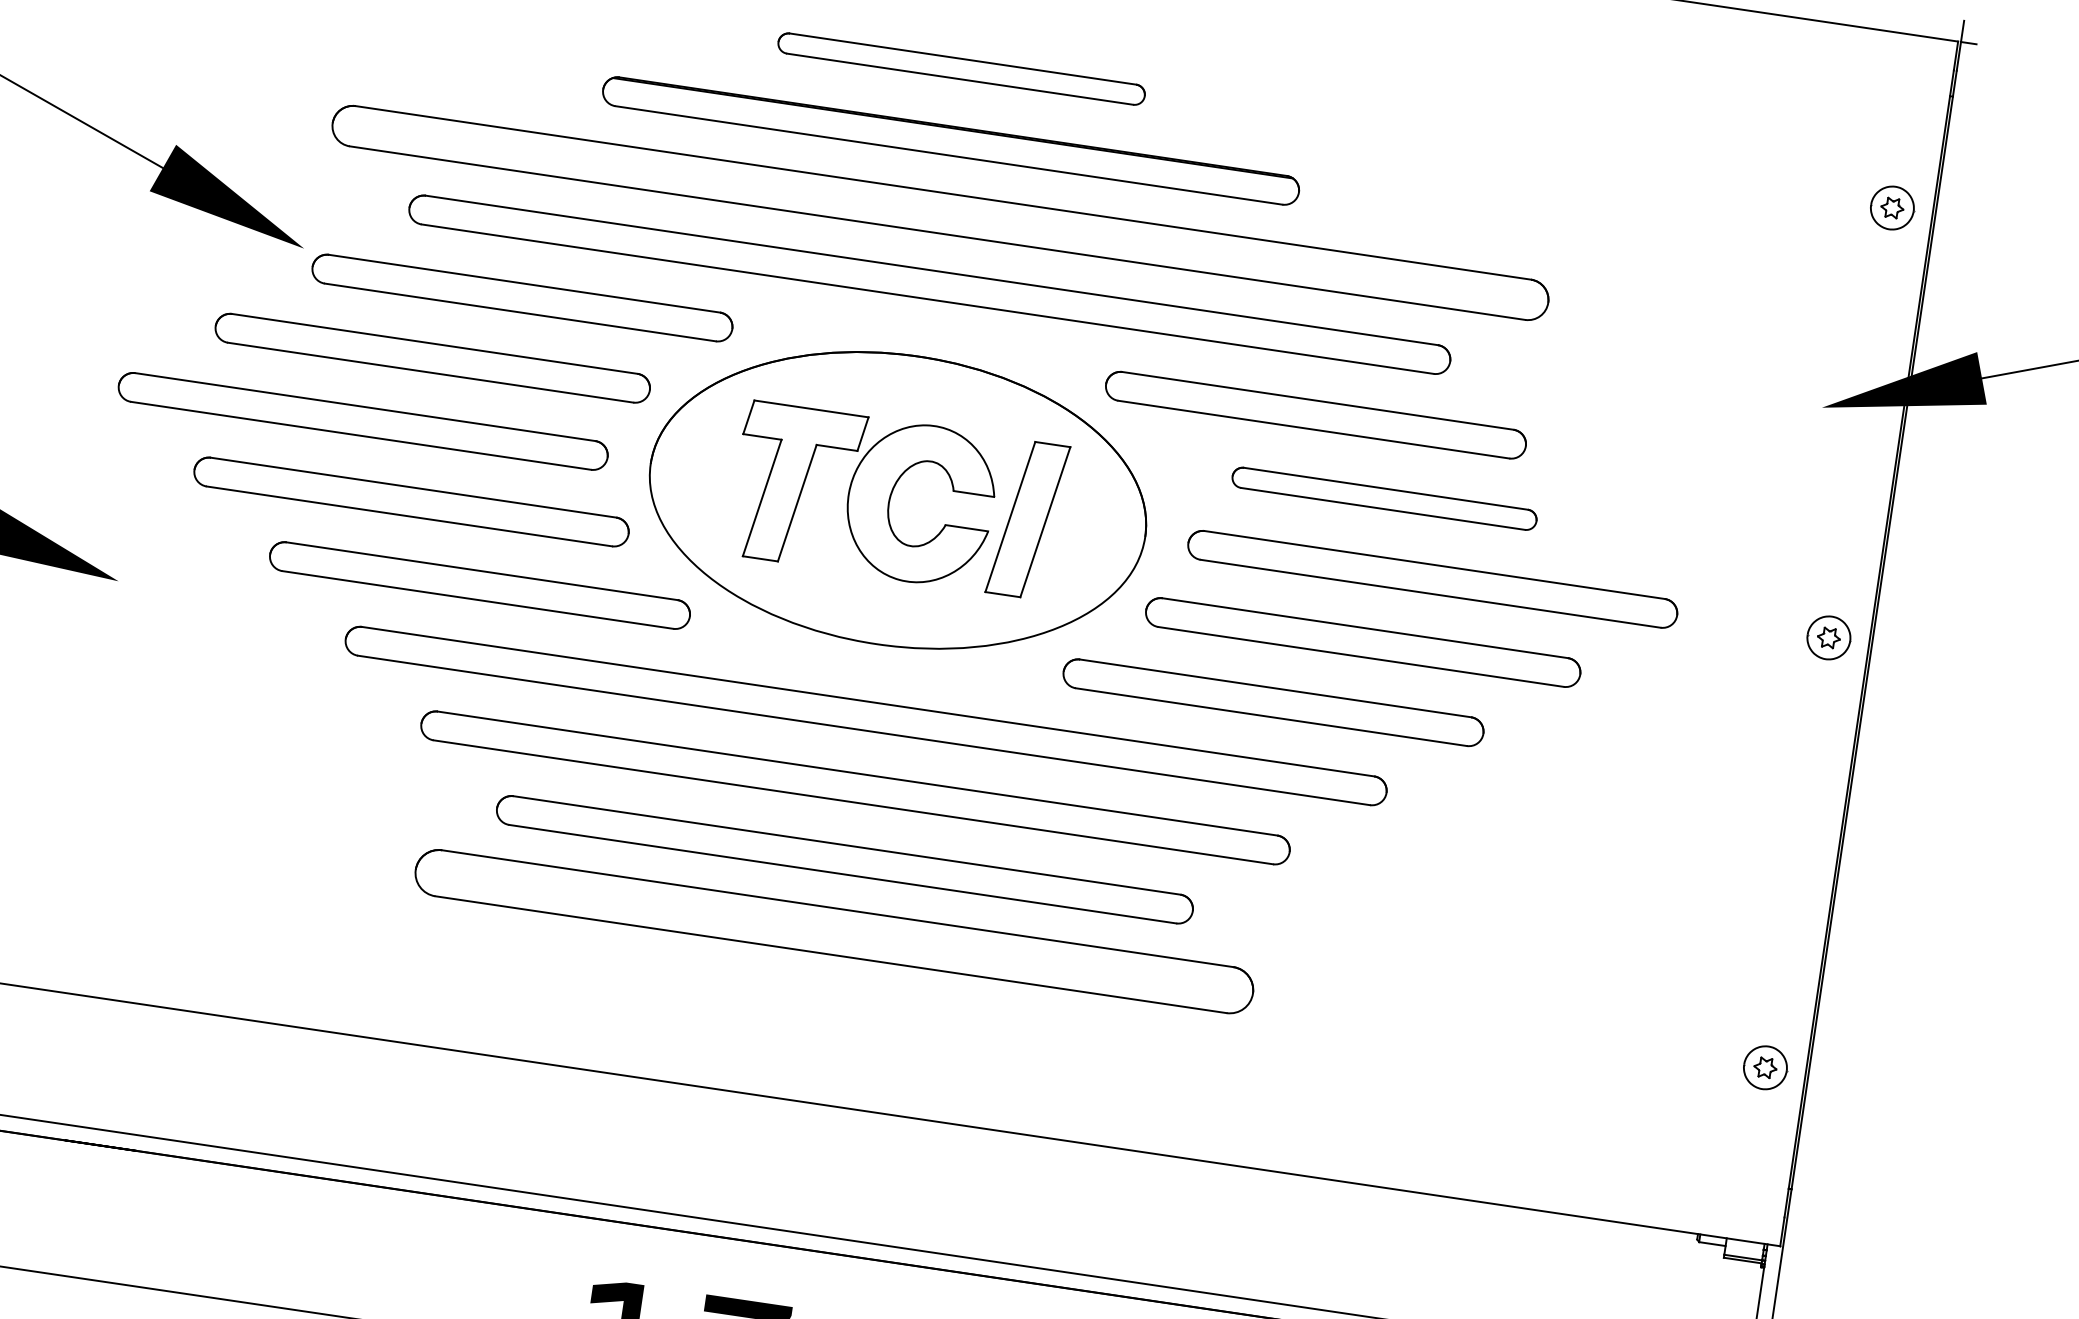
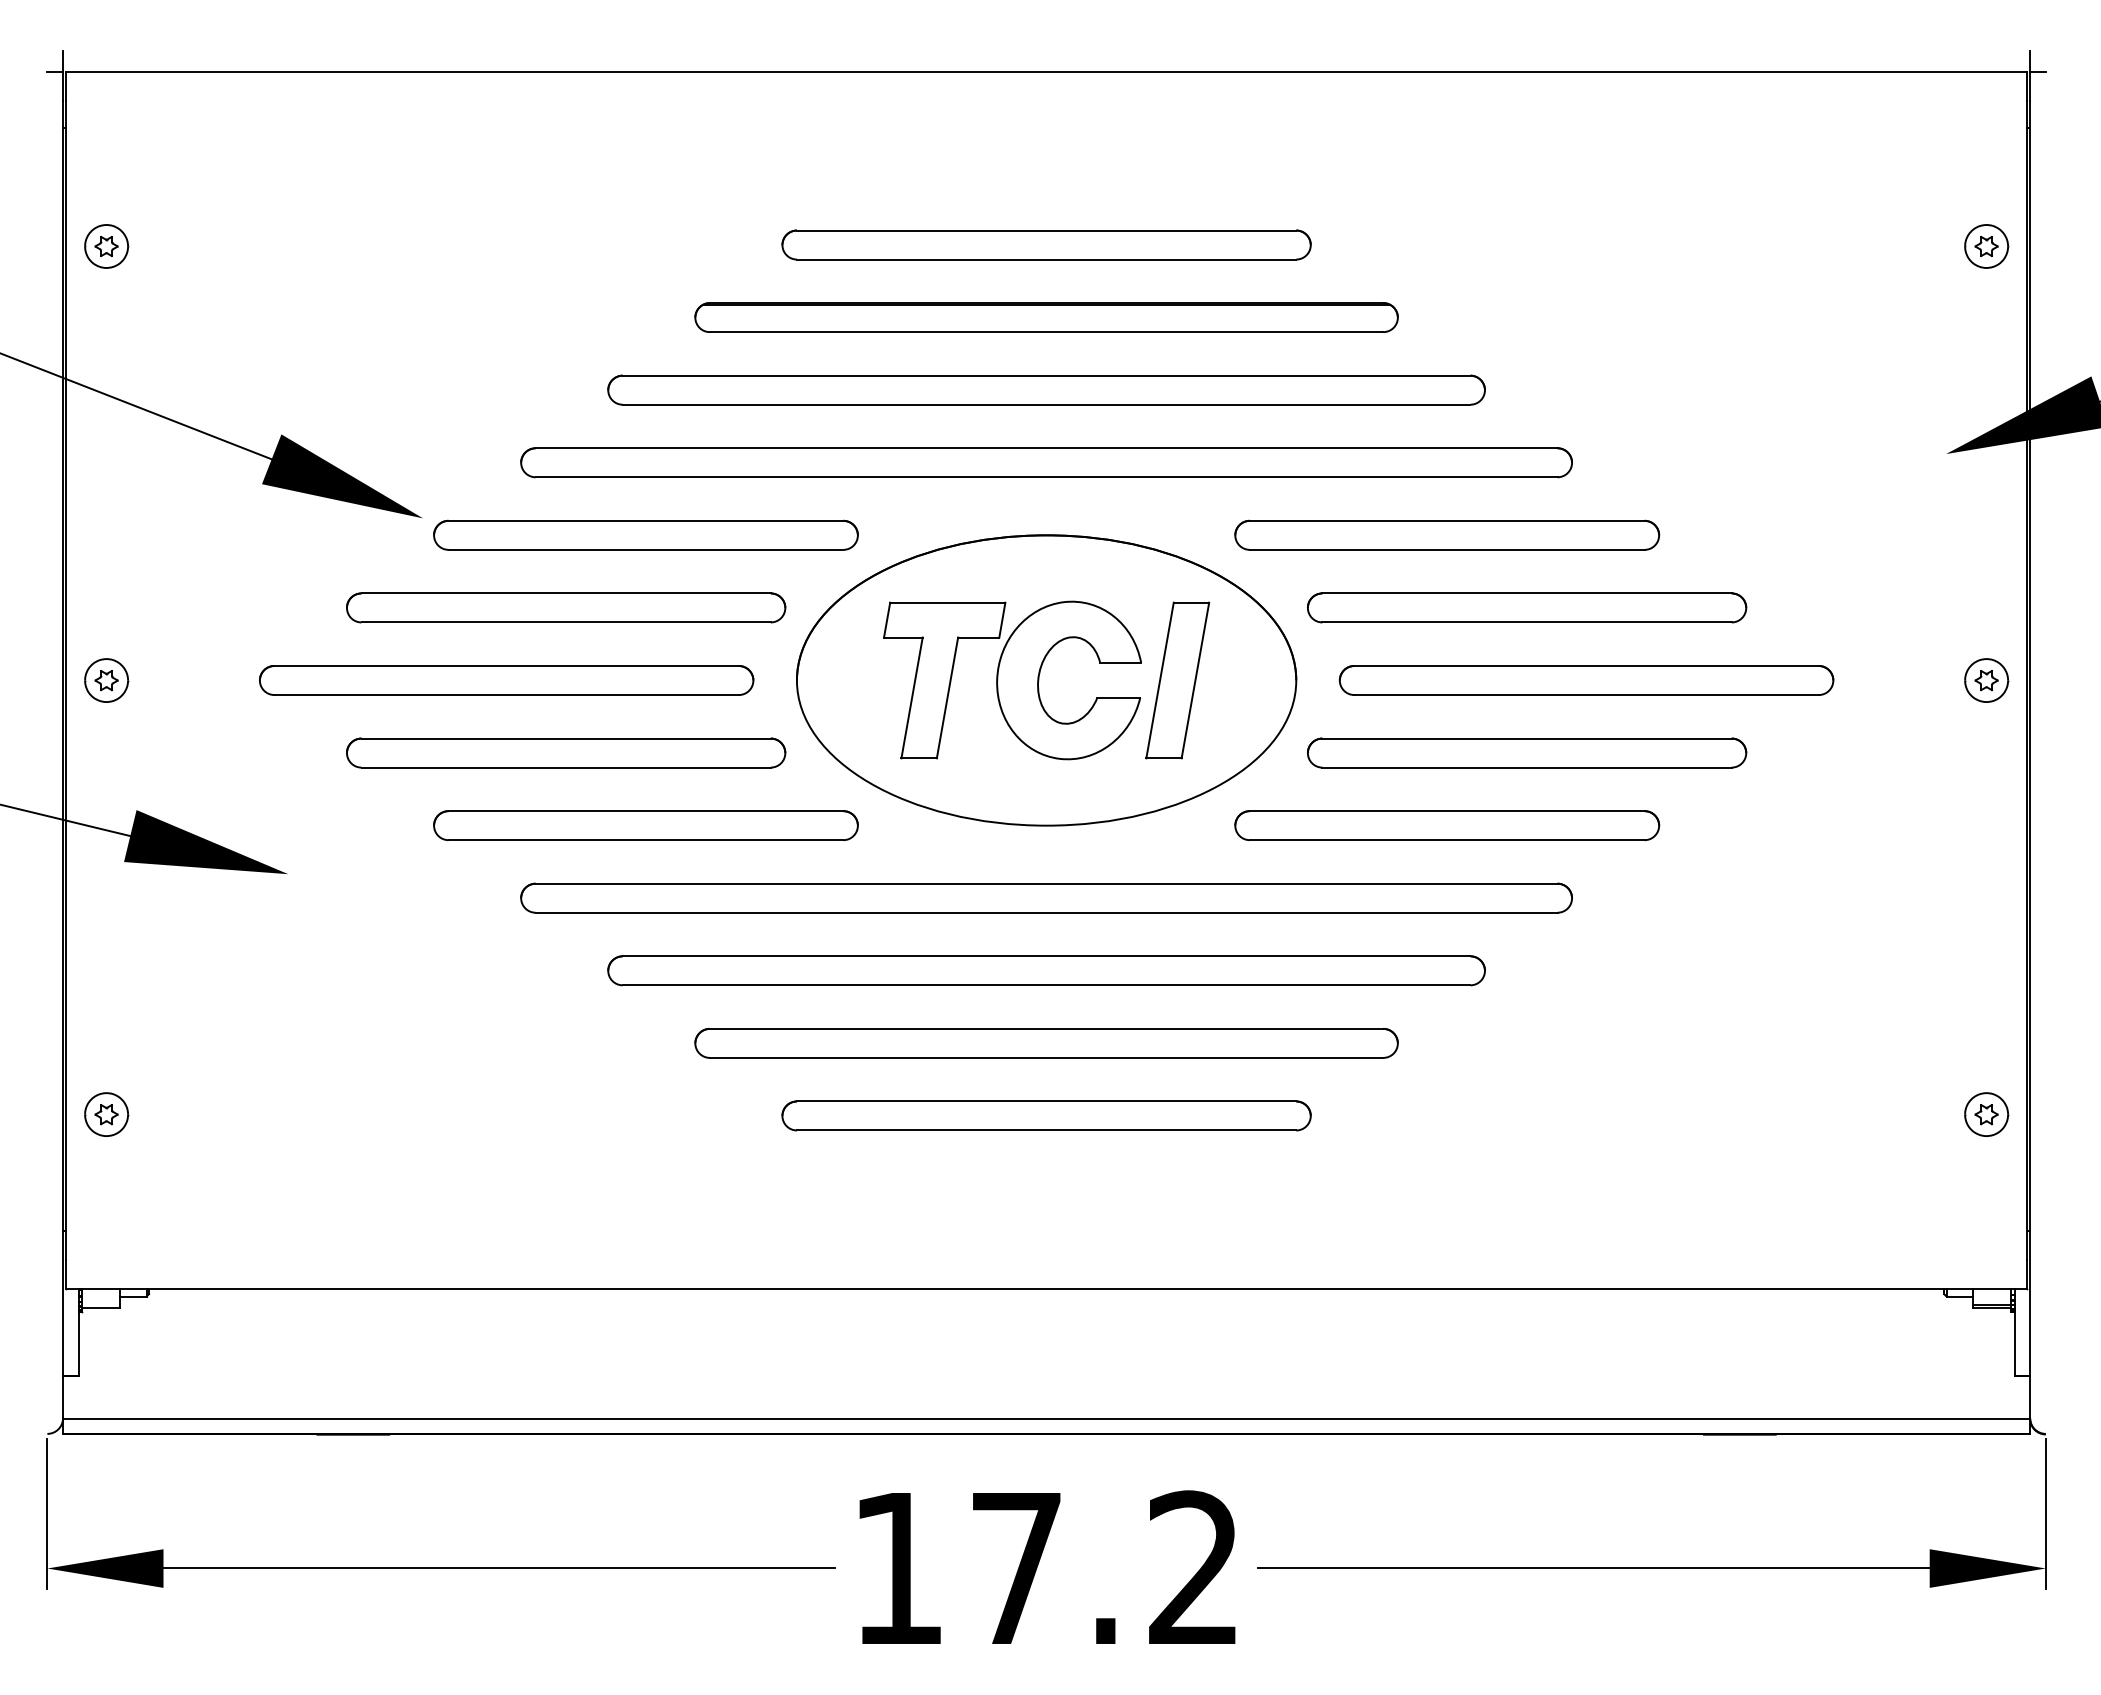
part: (961, 68) -> (1046, 244), size x1.43
part: (940, 212) -> (1046, 389), size x0.71
part: (1384, 498) -> (1527, 607), size x1.43
part: (834, 931) -> (1046, 1115), size x0.62

